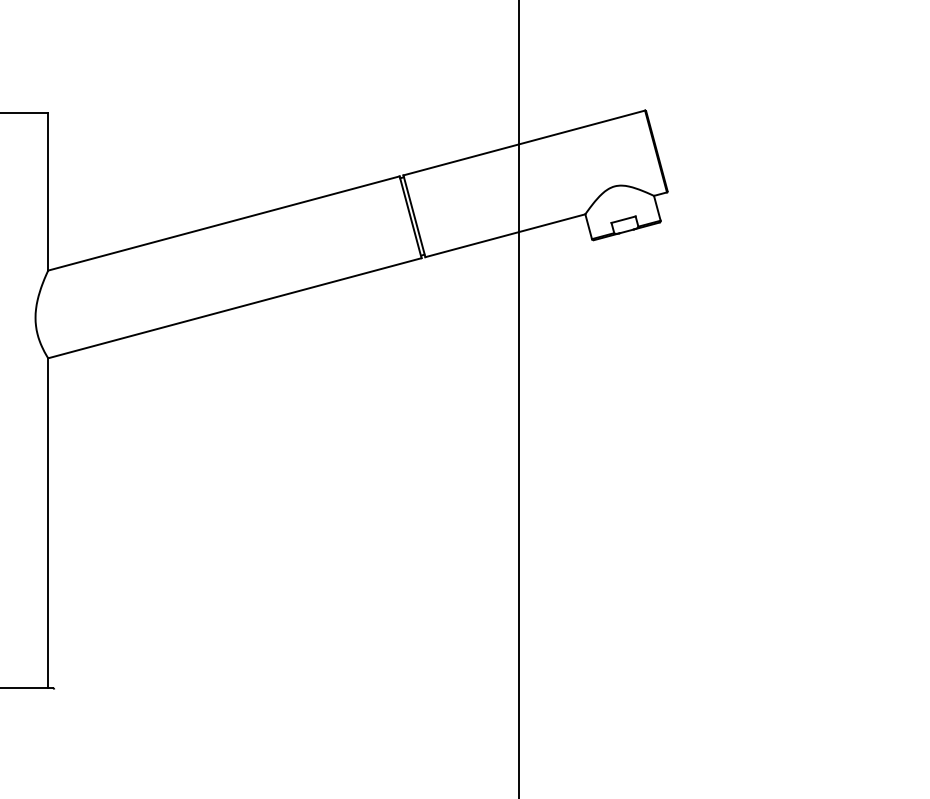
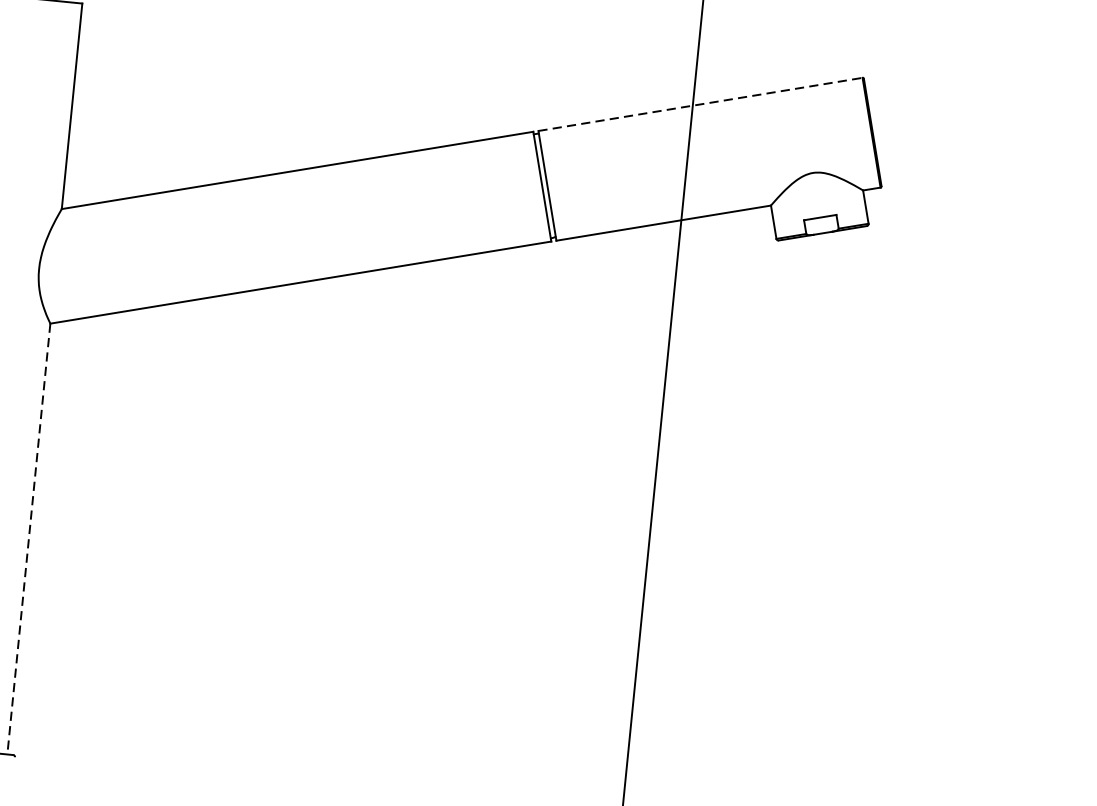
line: (524, 142) -> (700, 103), solid -> dashed
line: (48, 523) -> (29, 539), solid -> dashed

